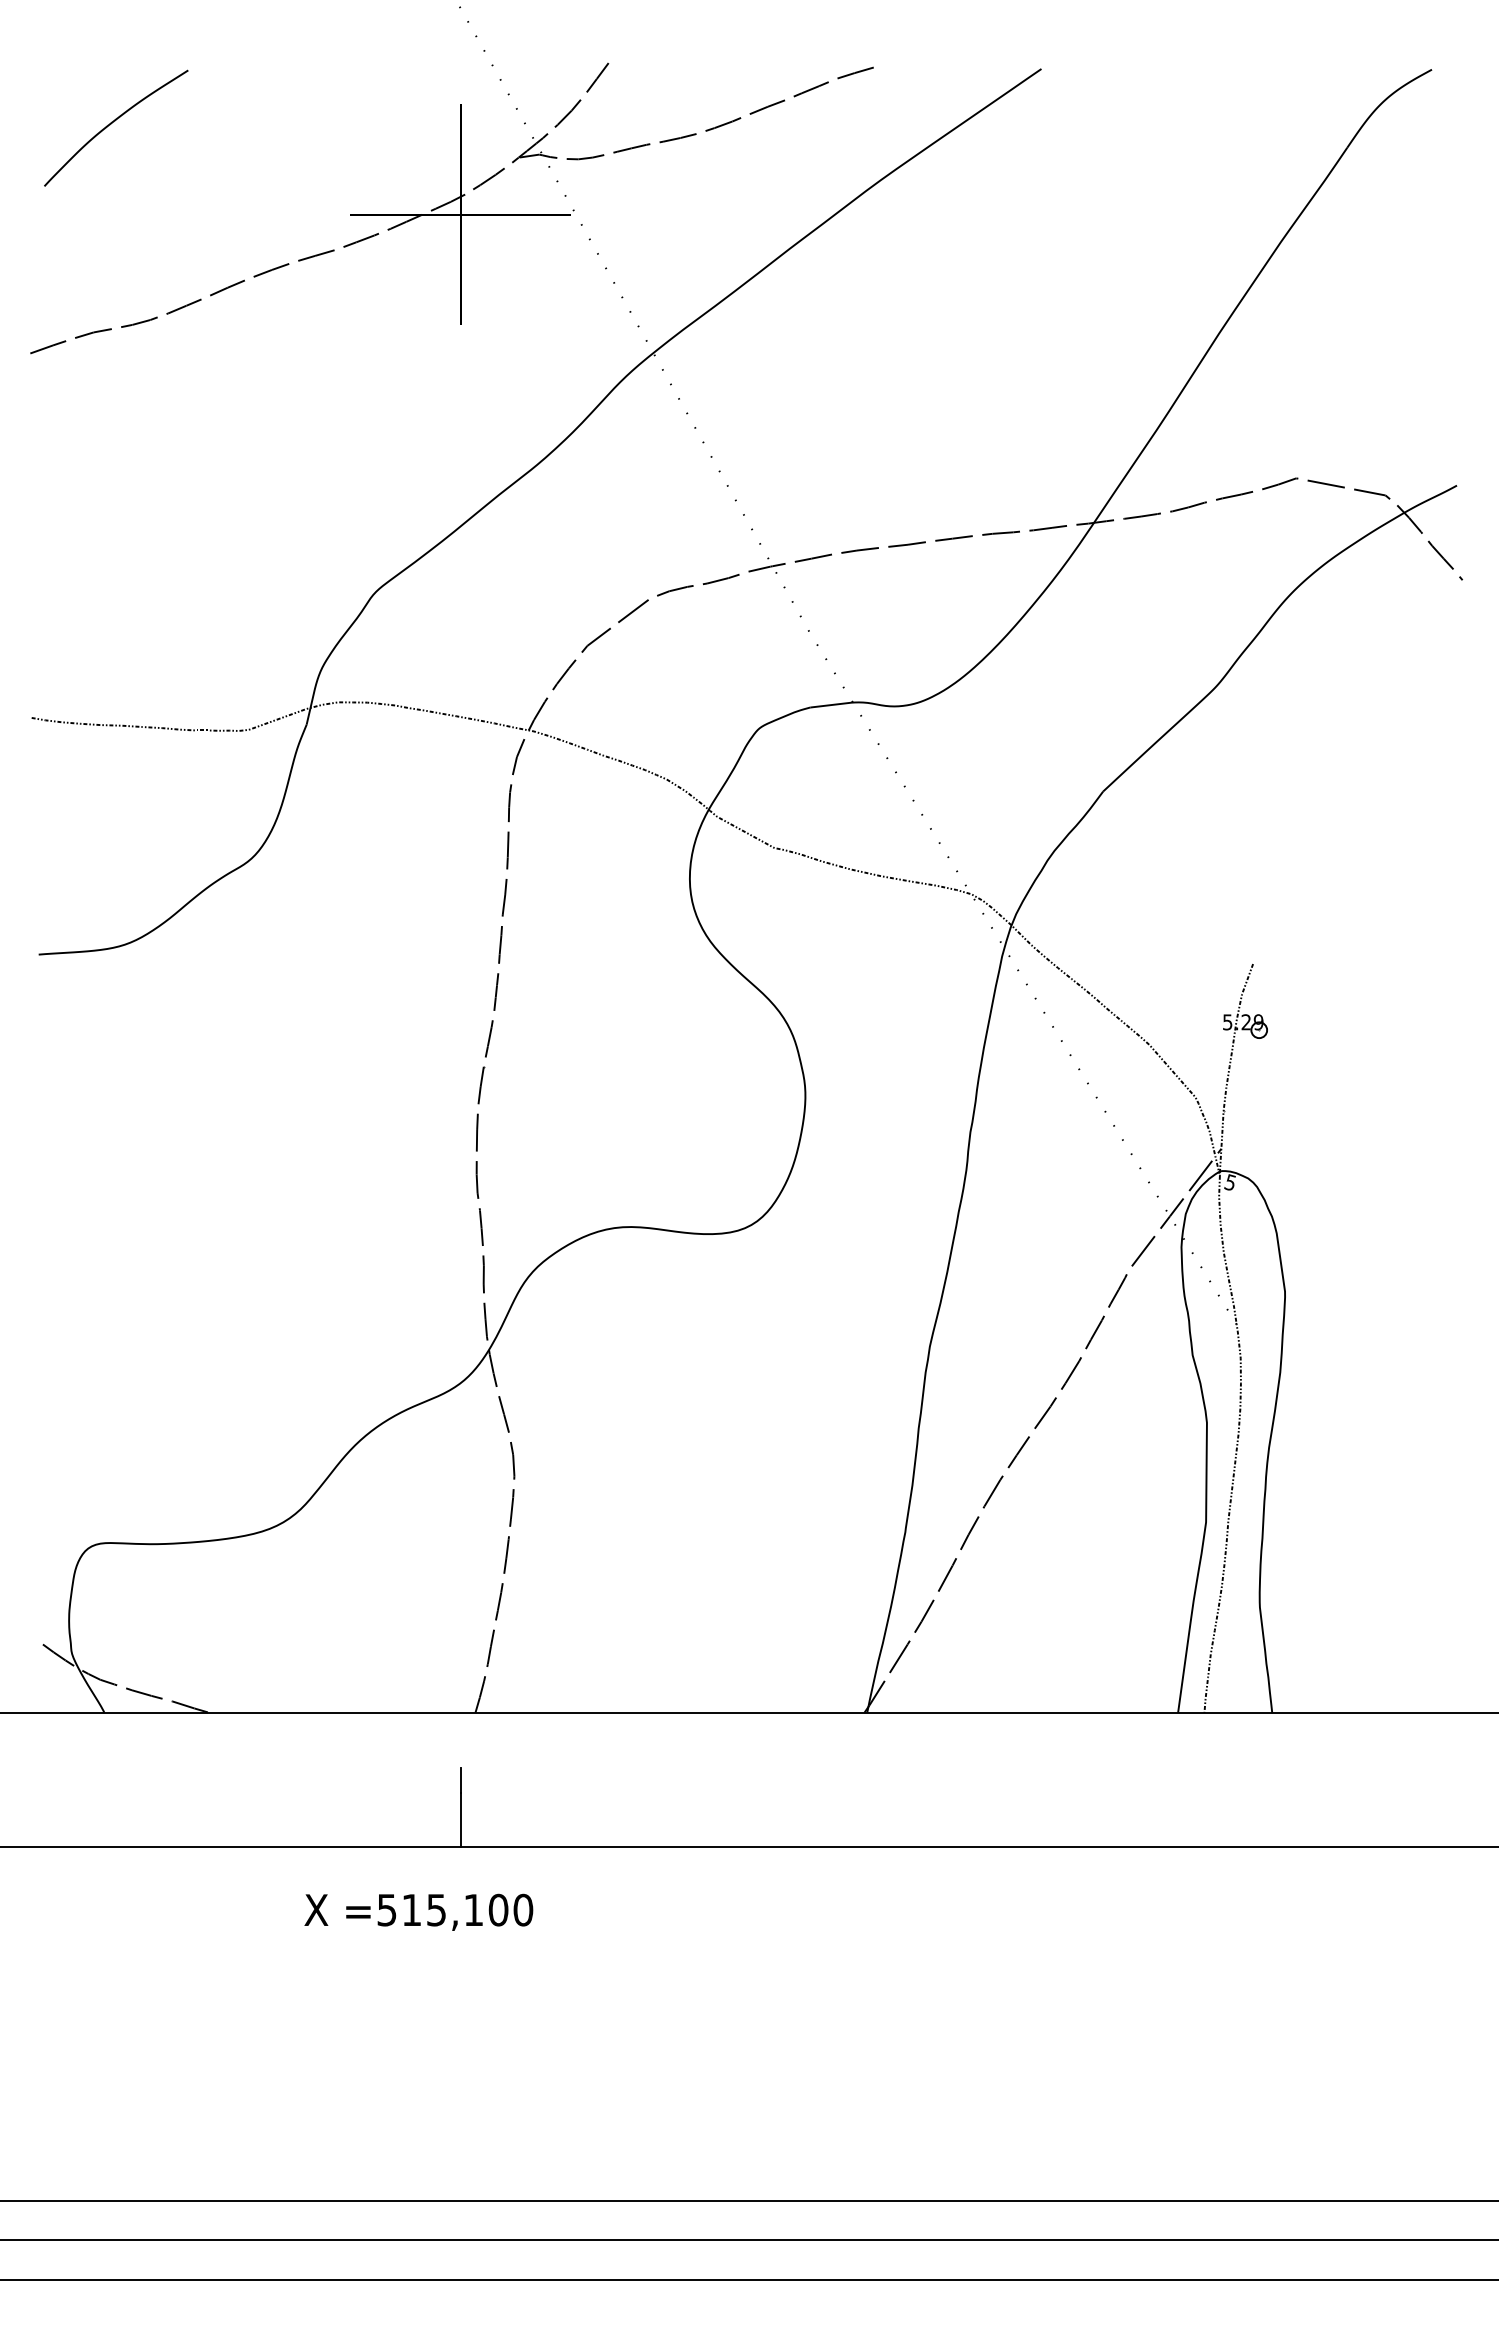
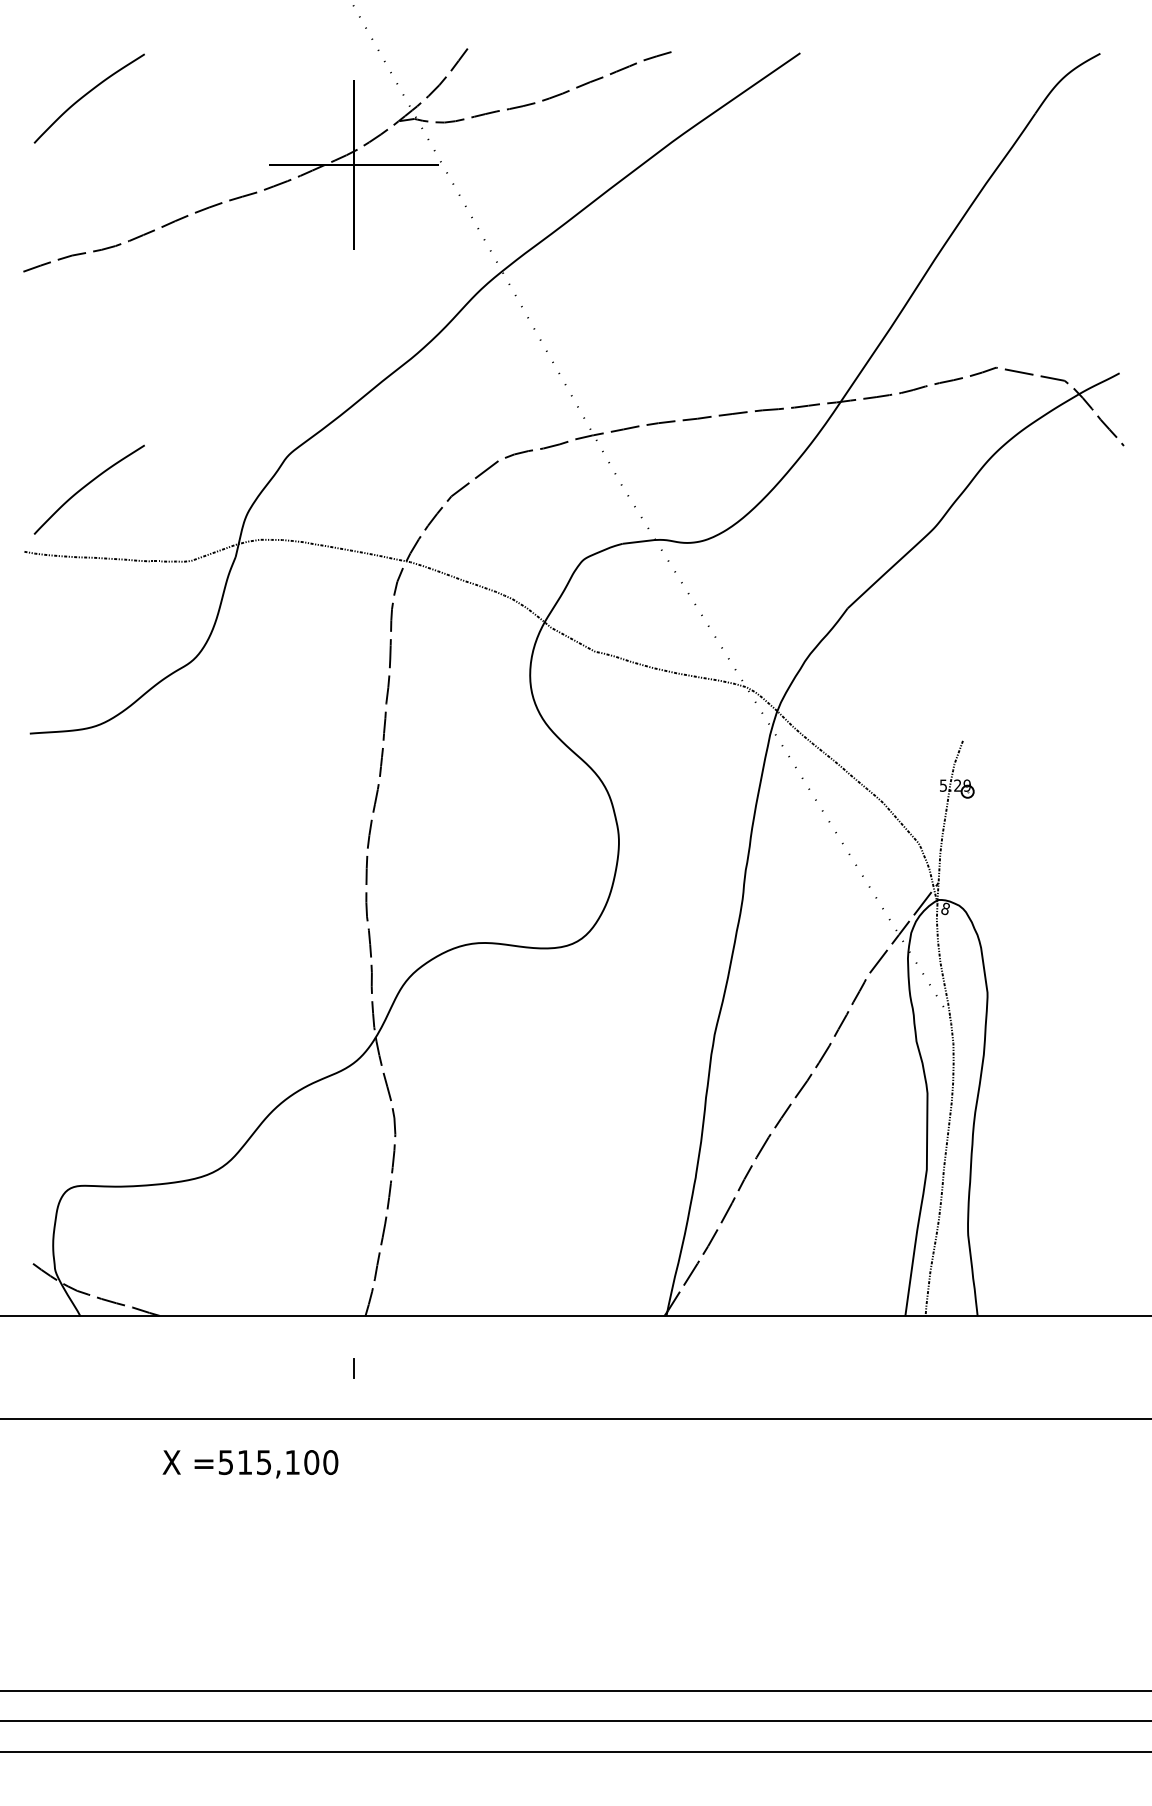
curve: (112, 632) -> (86, 486), added
text: (1230, 1182) -> (945, 908), 5 -> 8
line: (460, 1820) -> (353, 1399), removed
text: (418, 1911) -> (250, 1463), moved

